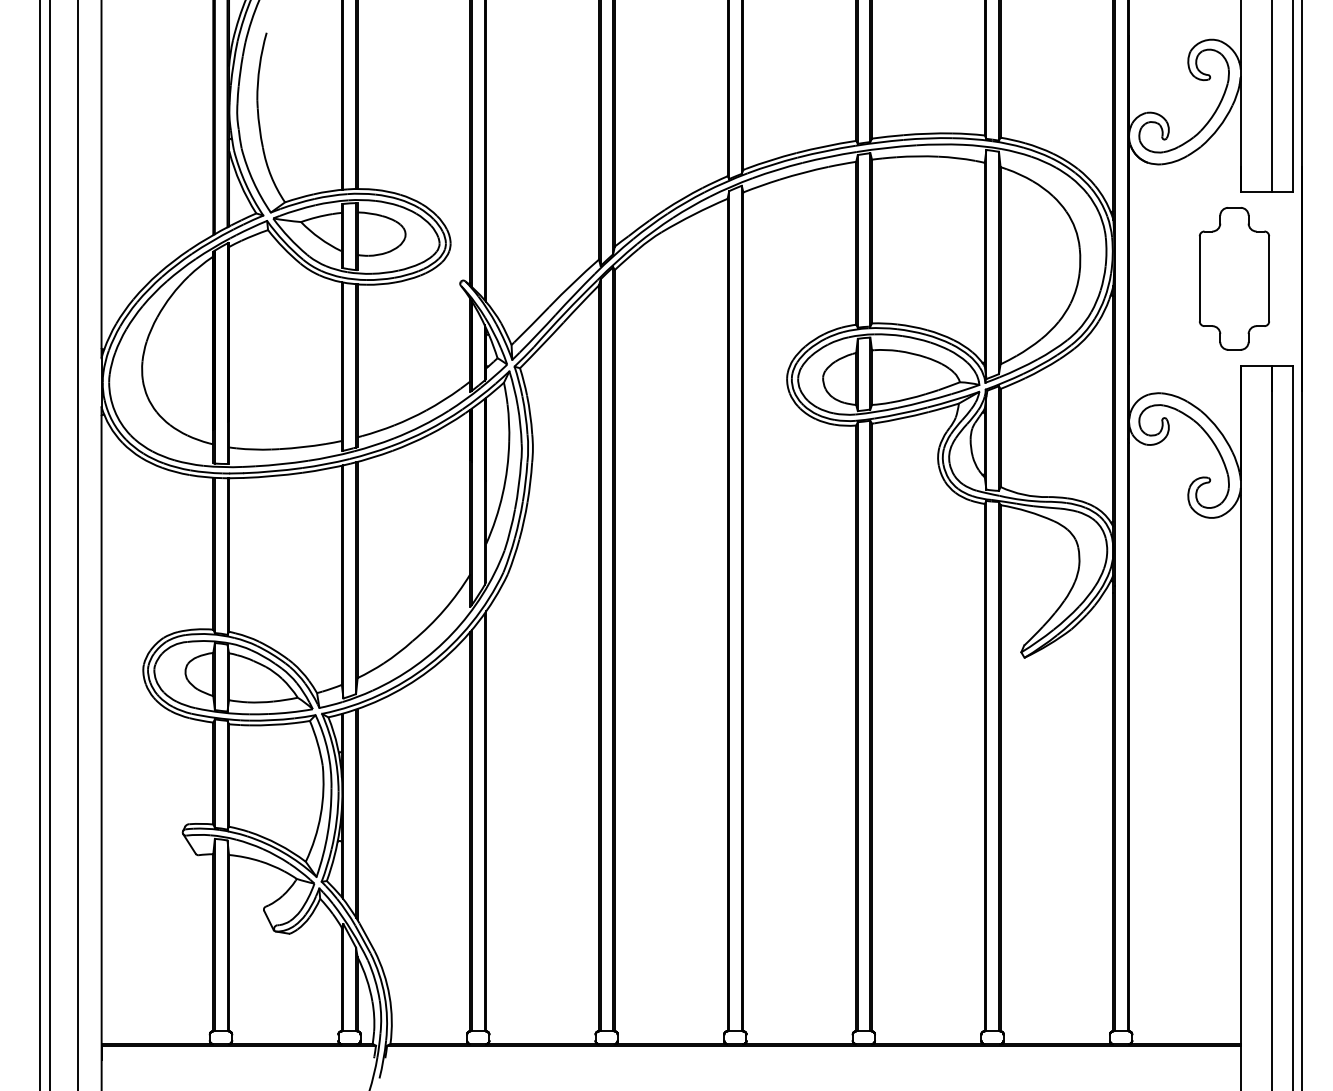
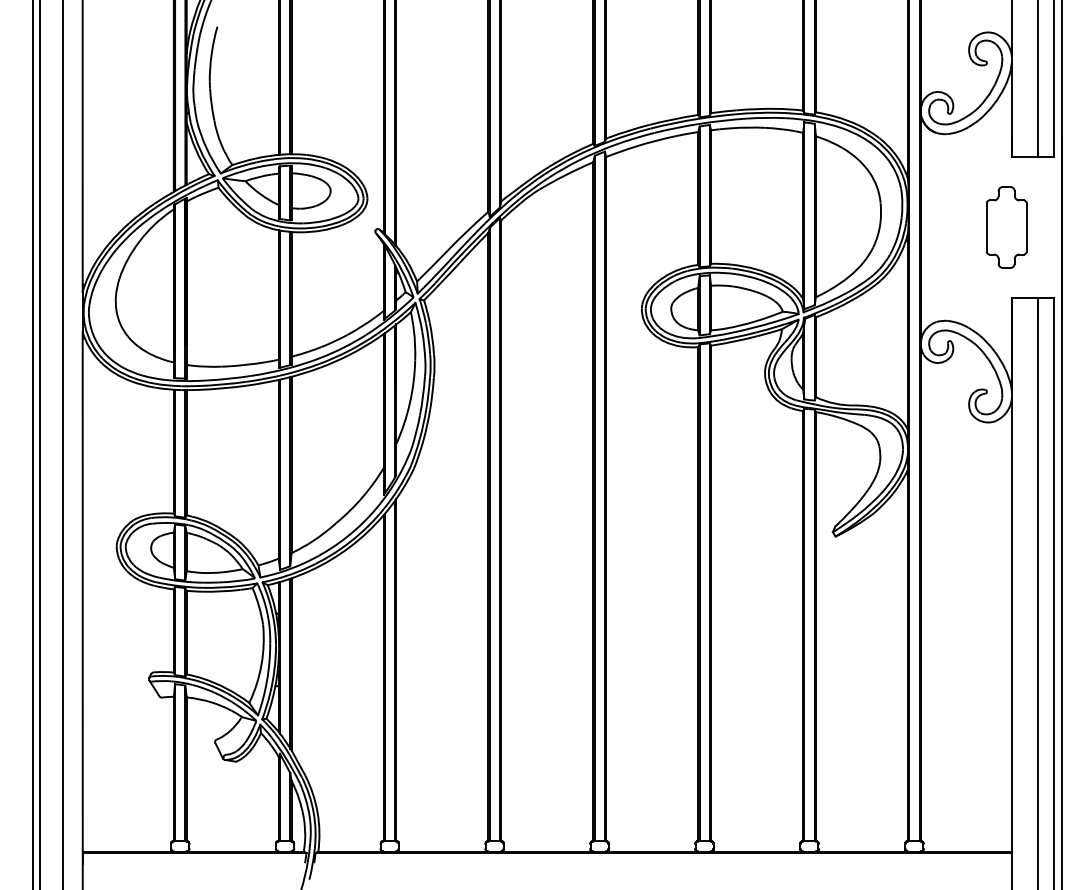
part: (1234, 278) -> (1006, 227), size x0.7

